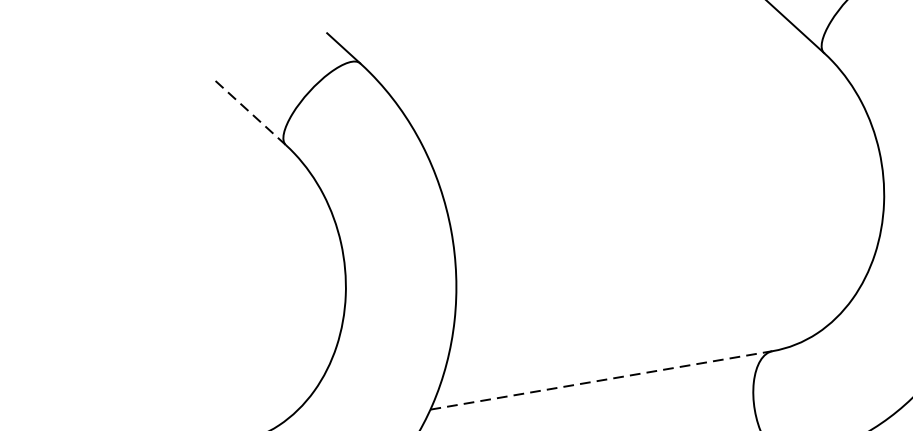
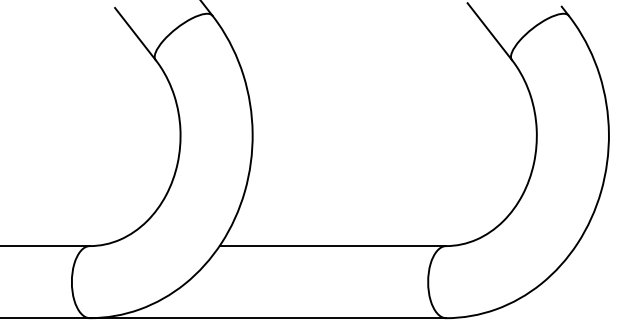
line: (248, 111) -> (135, 34), dashed -> solid
line: (602, 380) -> (333, 246), dashed -> solid

